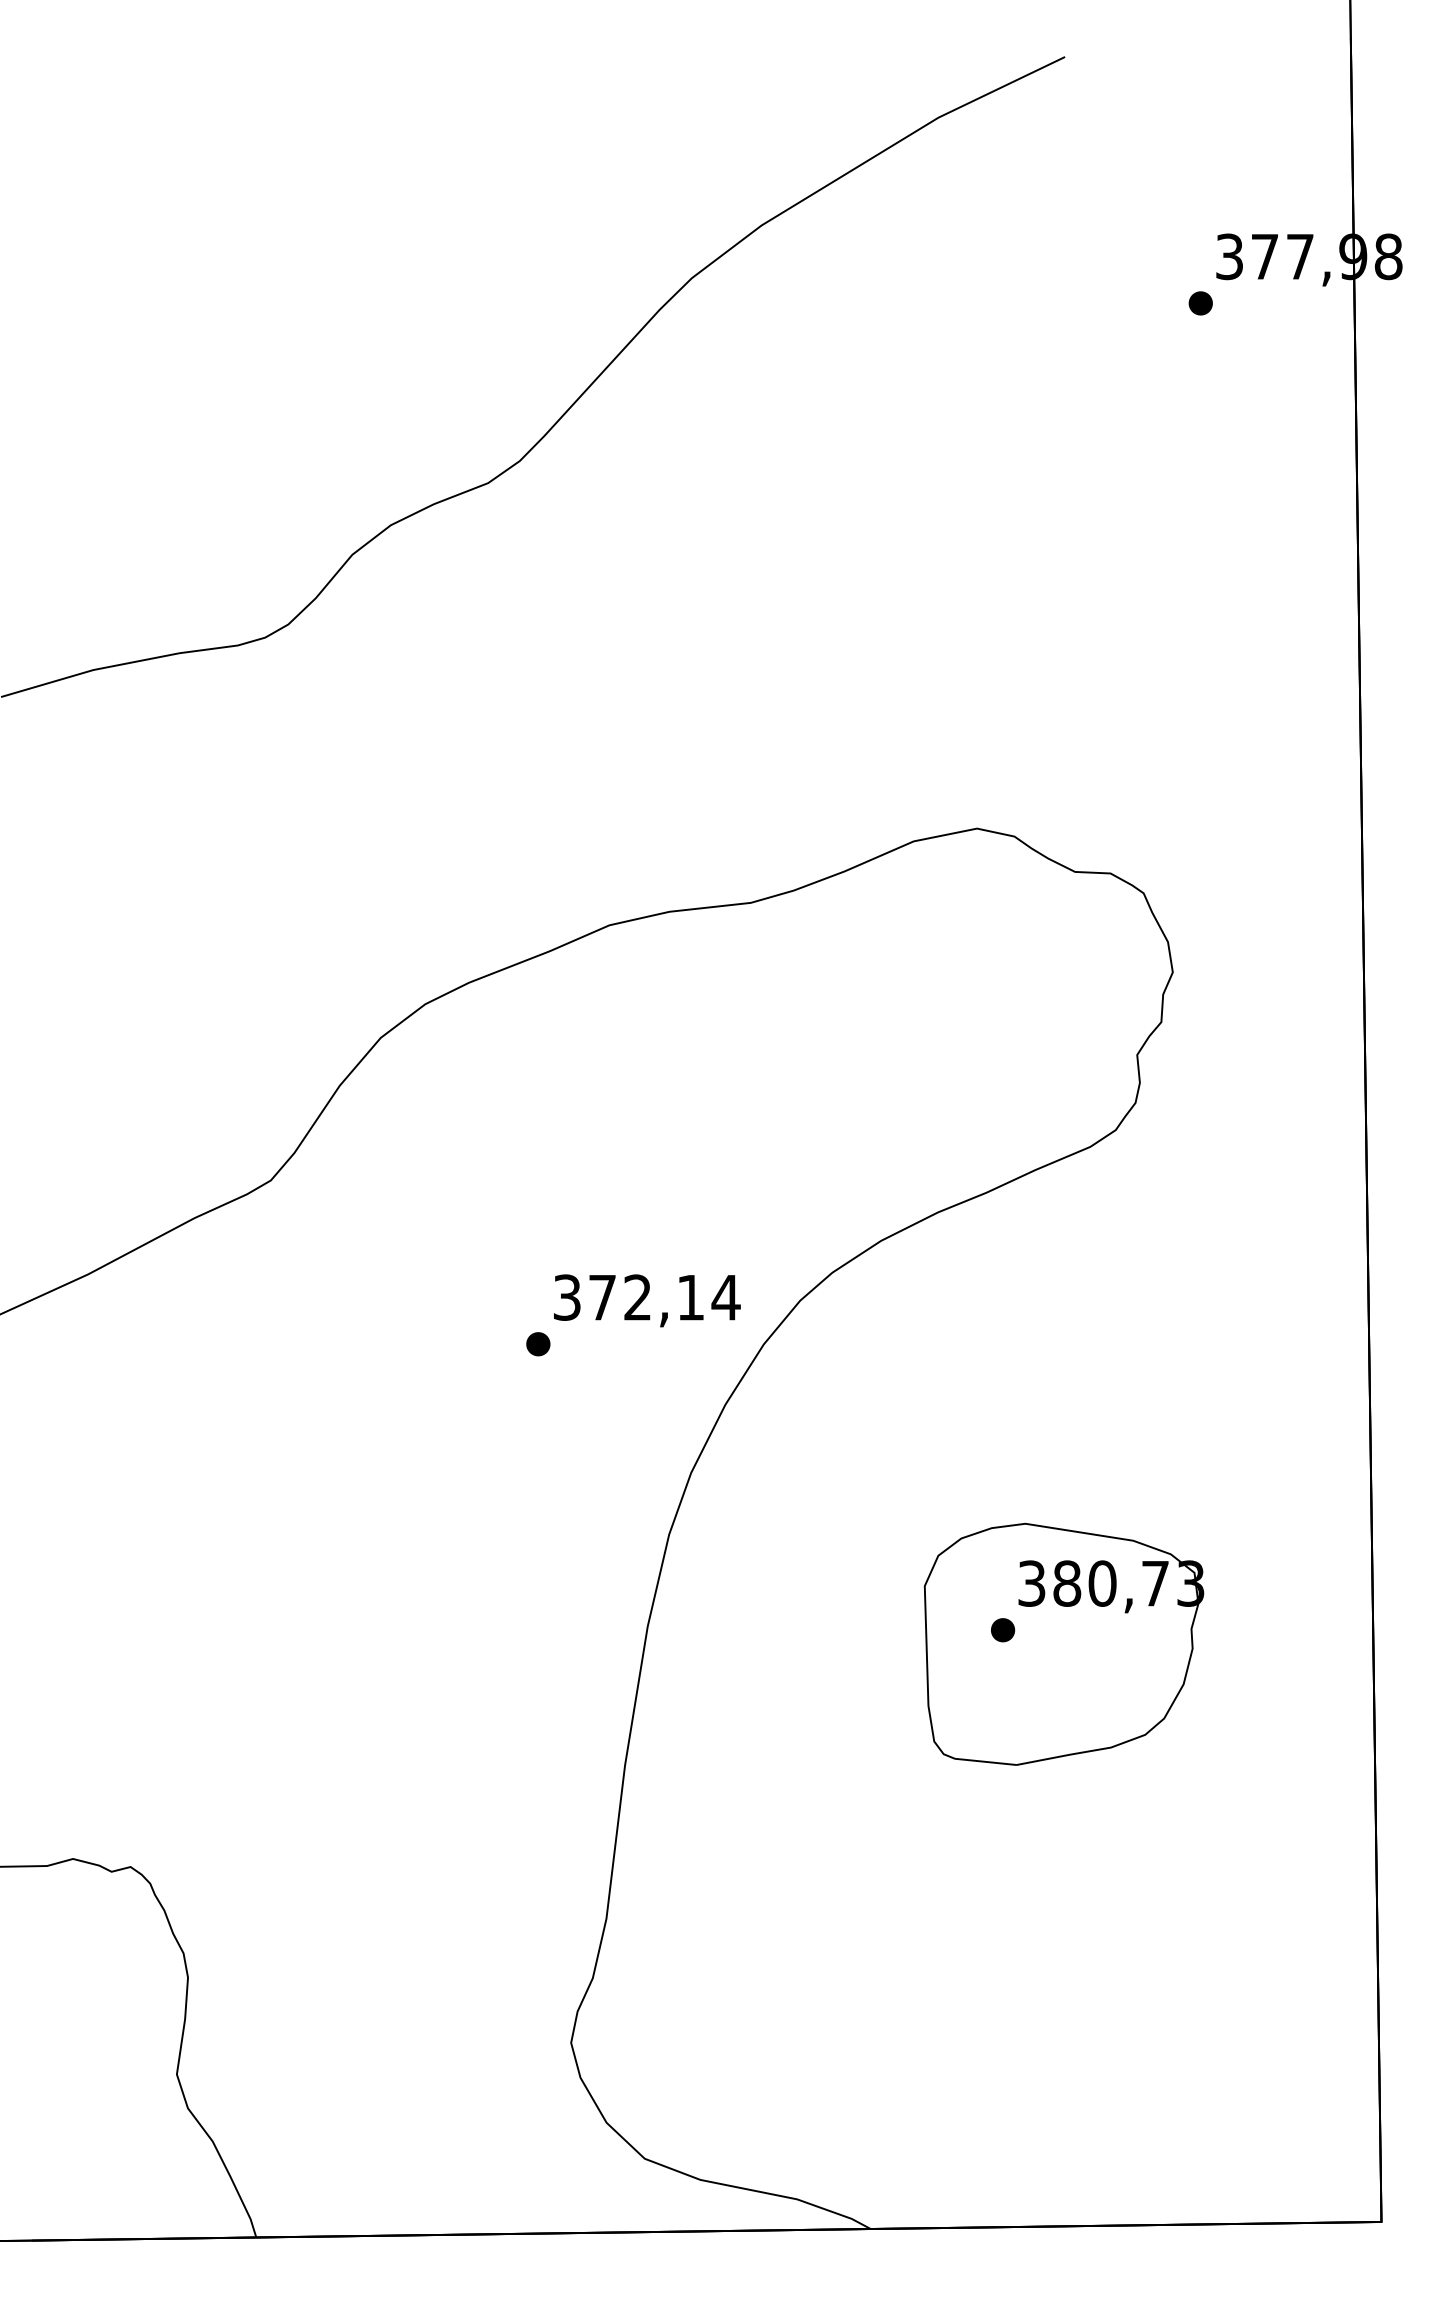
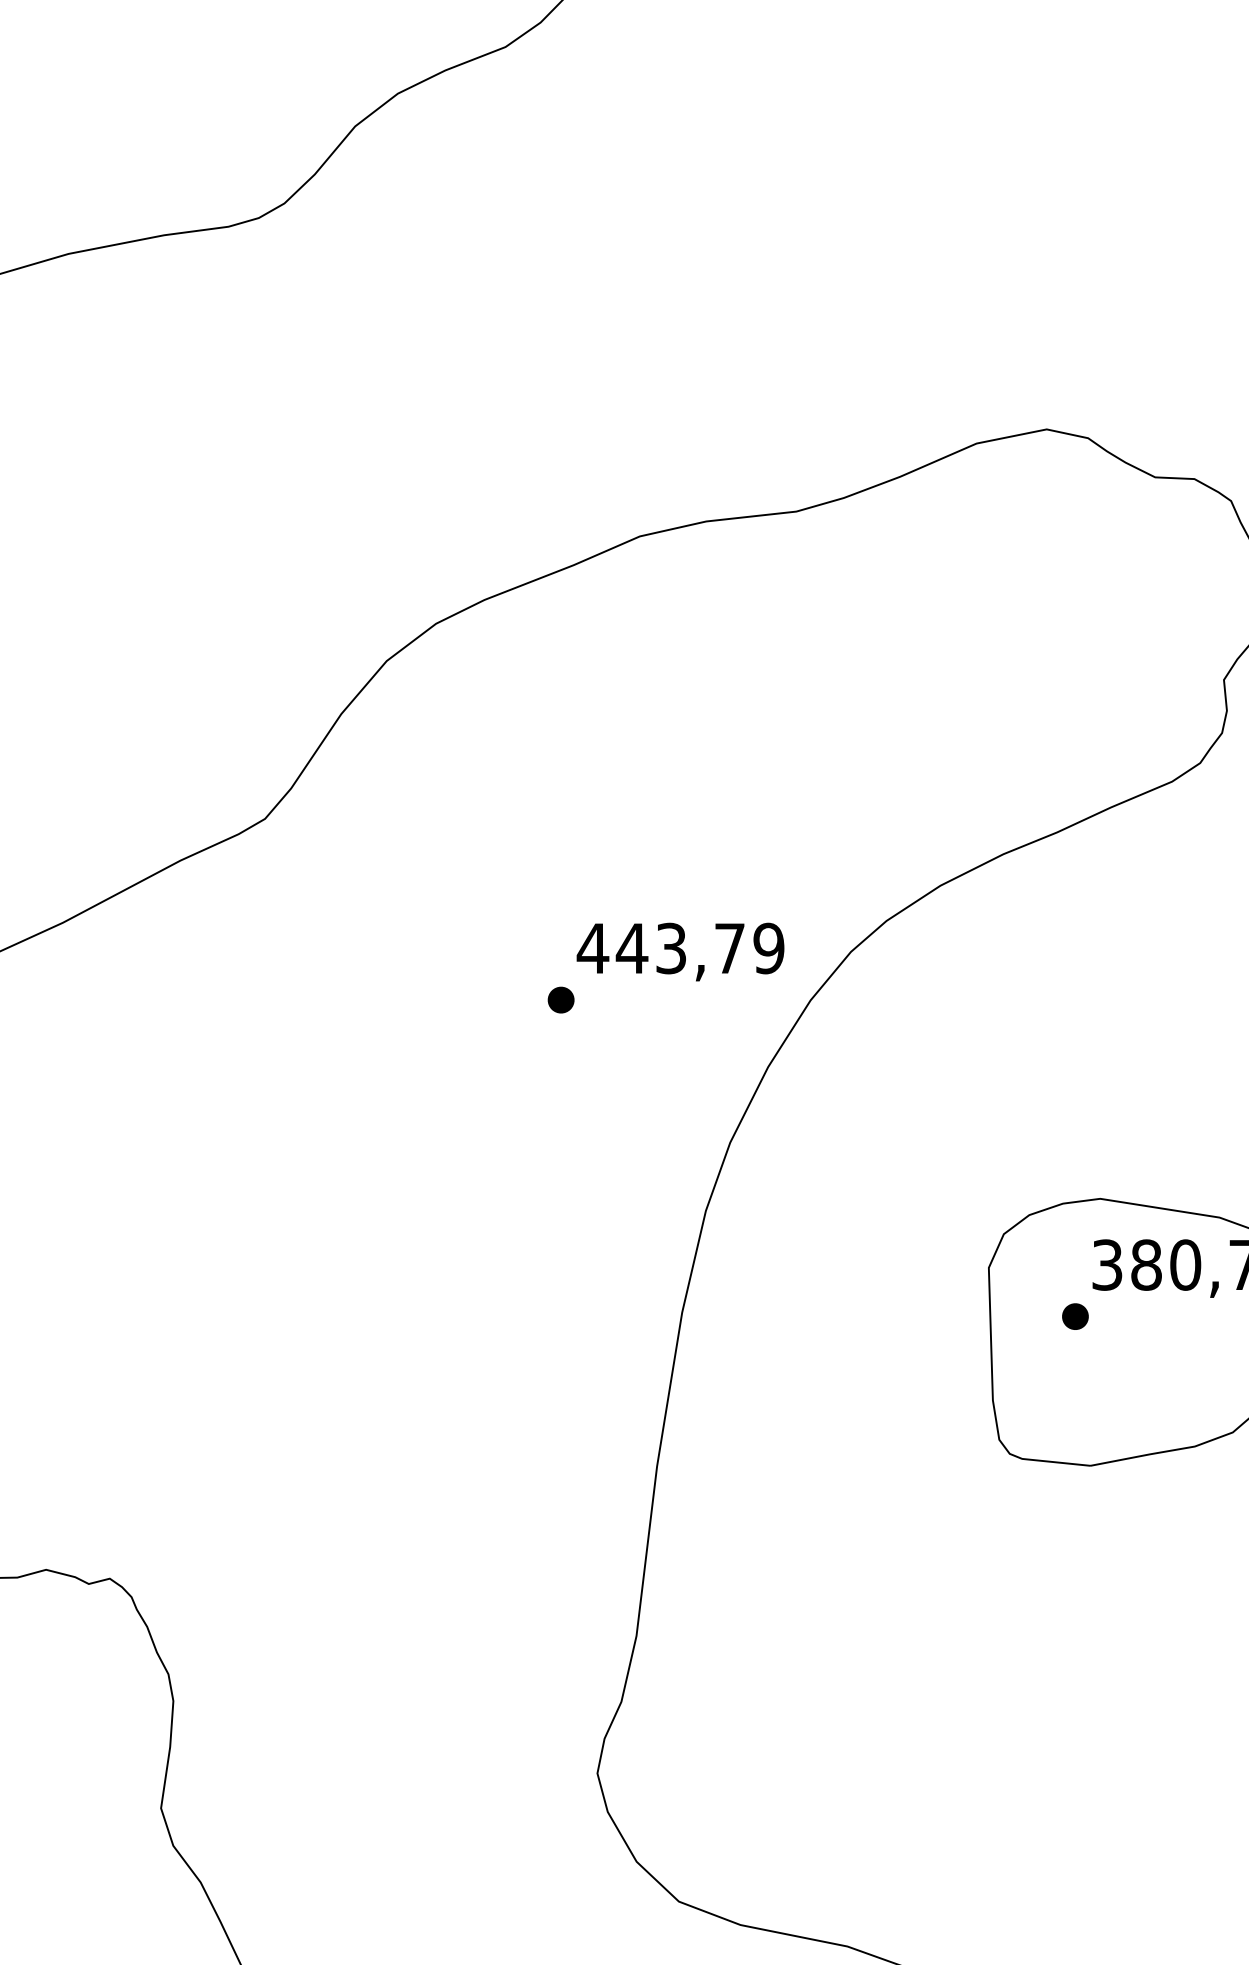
text: (646, 1297) -> (680, 948), 372,14 -> 443,79

